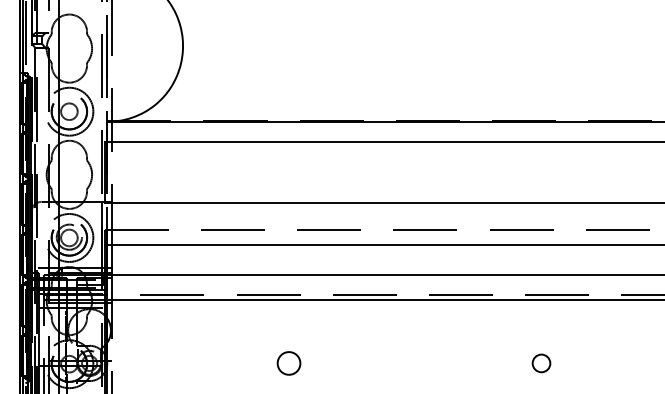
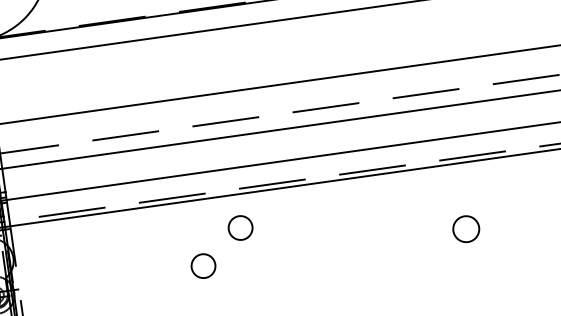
circle: (328, 332) -> (240, 228), added
circle: (541, 363) -> (466, 229), size x1.4

